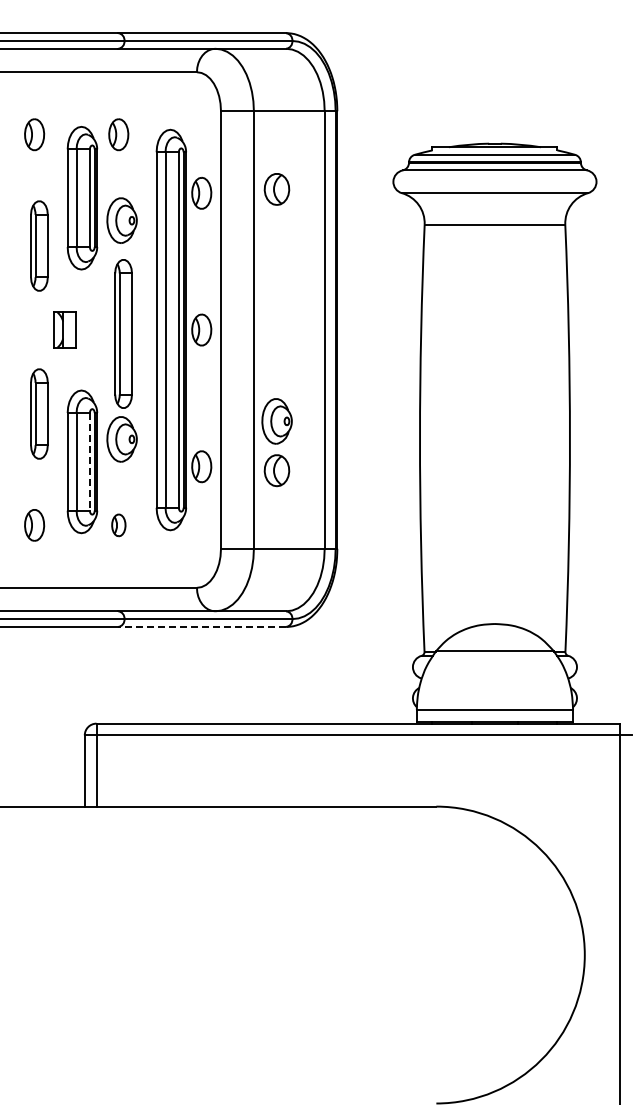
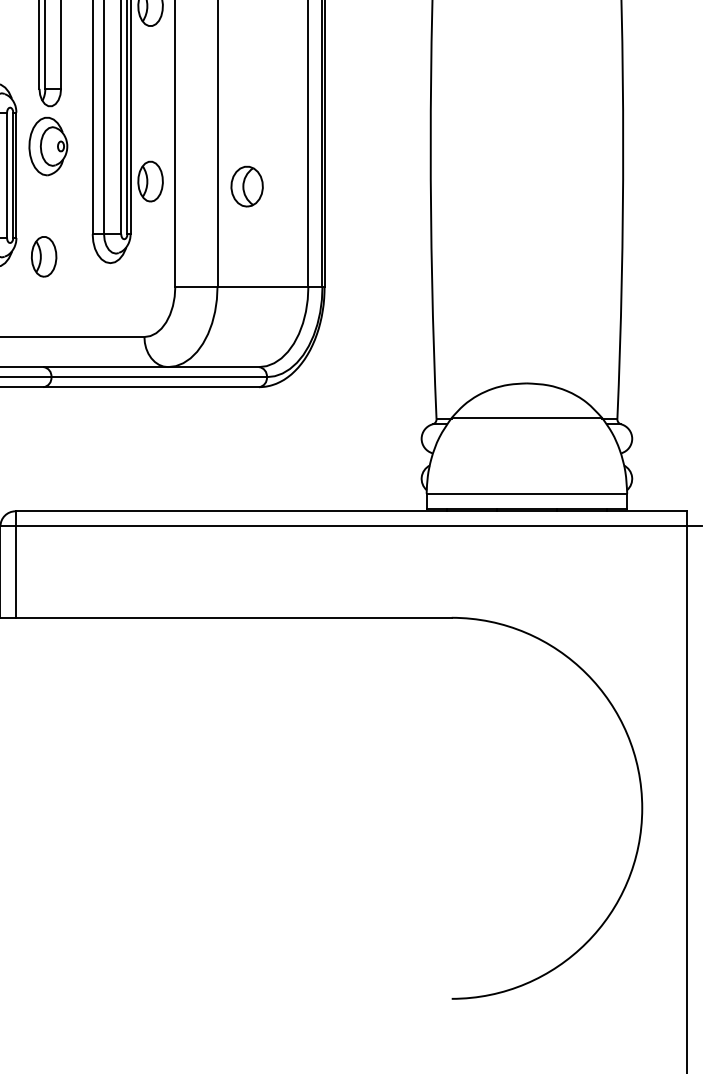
part: (276, 421) -> (246, 123), removed
line: (89, 461) -> (6, 174), dashed -> solid
part: (118, 525) -> (43, 256), size x1.43
line: (202, 626) -> (151, 386), dashed -> solid

